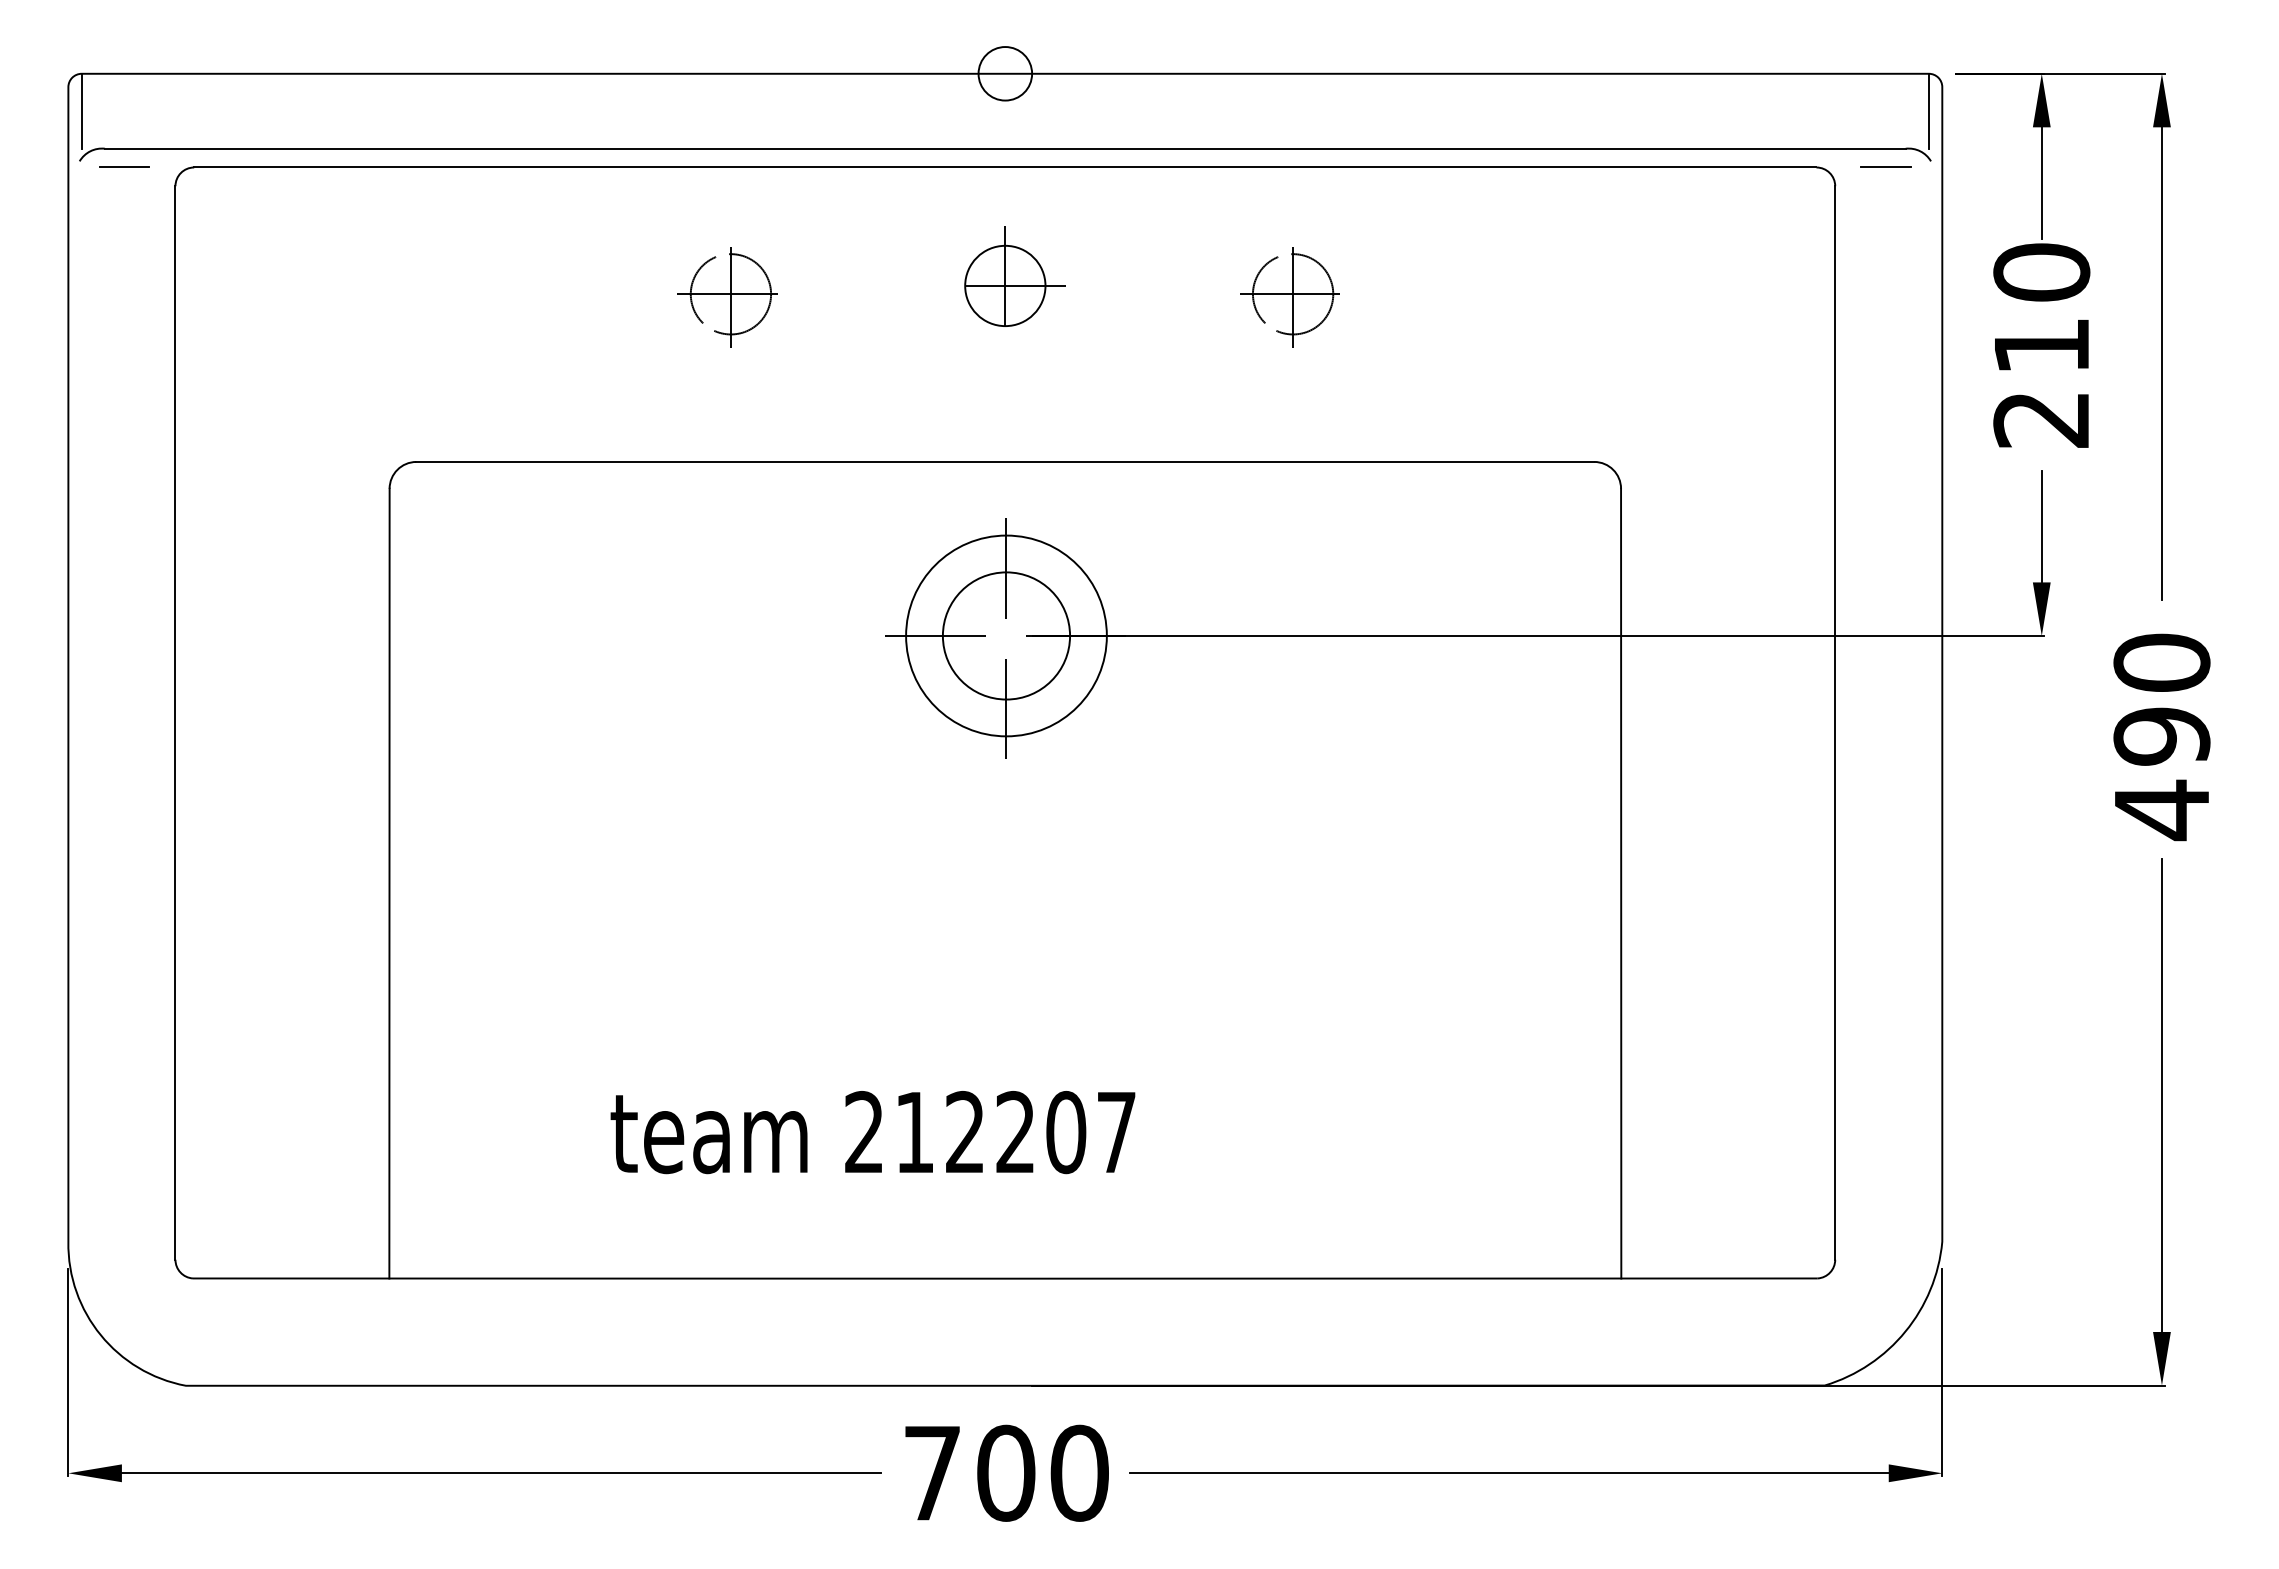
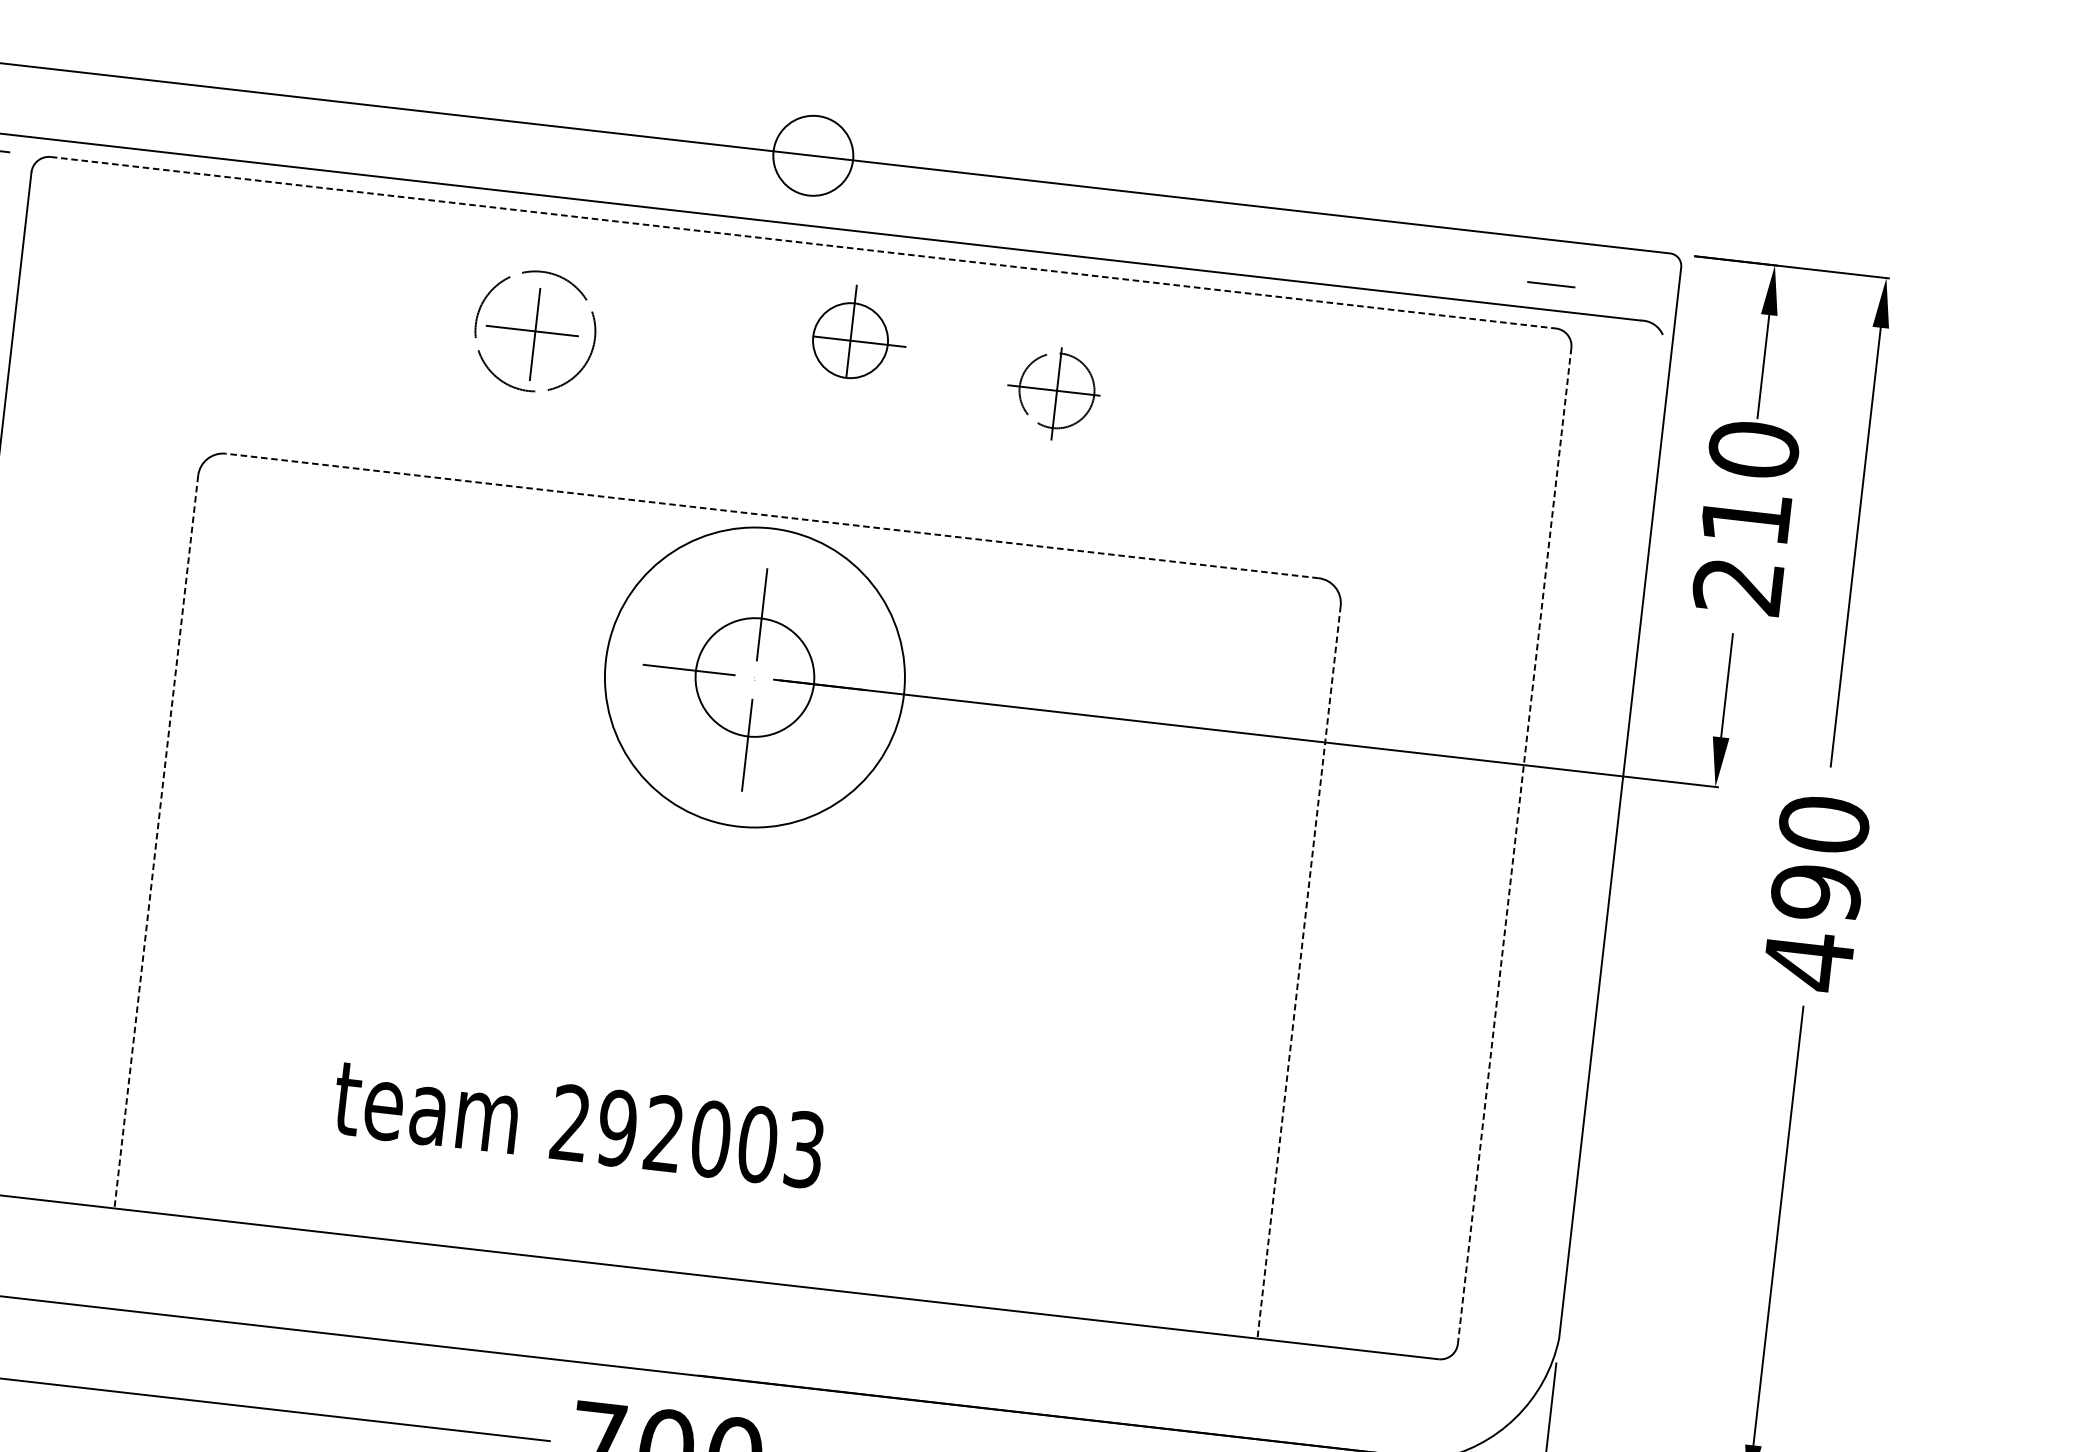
circle: (1005, 73) -> (813, 155), size x1.6
line: (1928, 110) -> (1665, 287), removed
line: (1885, 166) -> (1550, 283), moved
line: (1005, 167) -> (803, 242), solid -> dashed
part: (1014, 276) -> (860, 332), moved
circle: (730, 294) -> (534, 331), size x1.6
line: (1005, 461) -> (772, 515), solid -> dashed
circle: (1006, 635) -> (755, 677), size x1.6
line: (1835, 723) -> (1514, 846), solid -> dashed
line: (389, 883) -> (156, 841), solid -> dashed
line: (1621, 883) -> (1299, 972), solid -> dashed
text: (1014, 1132) -> (709, 1139), 212207 -> 292003

